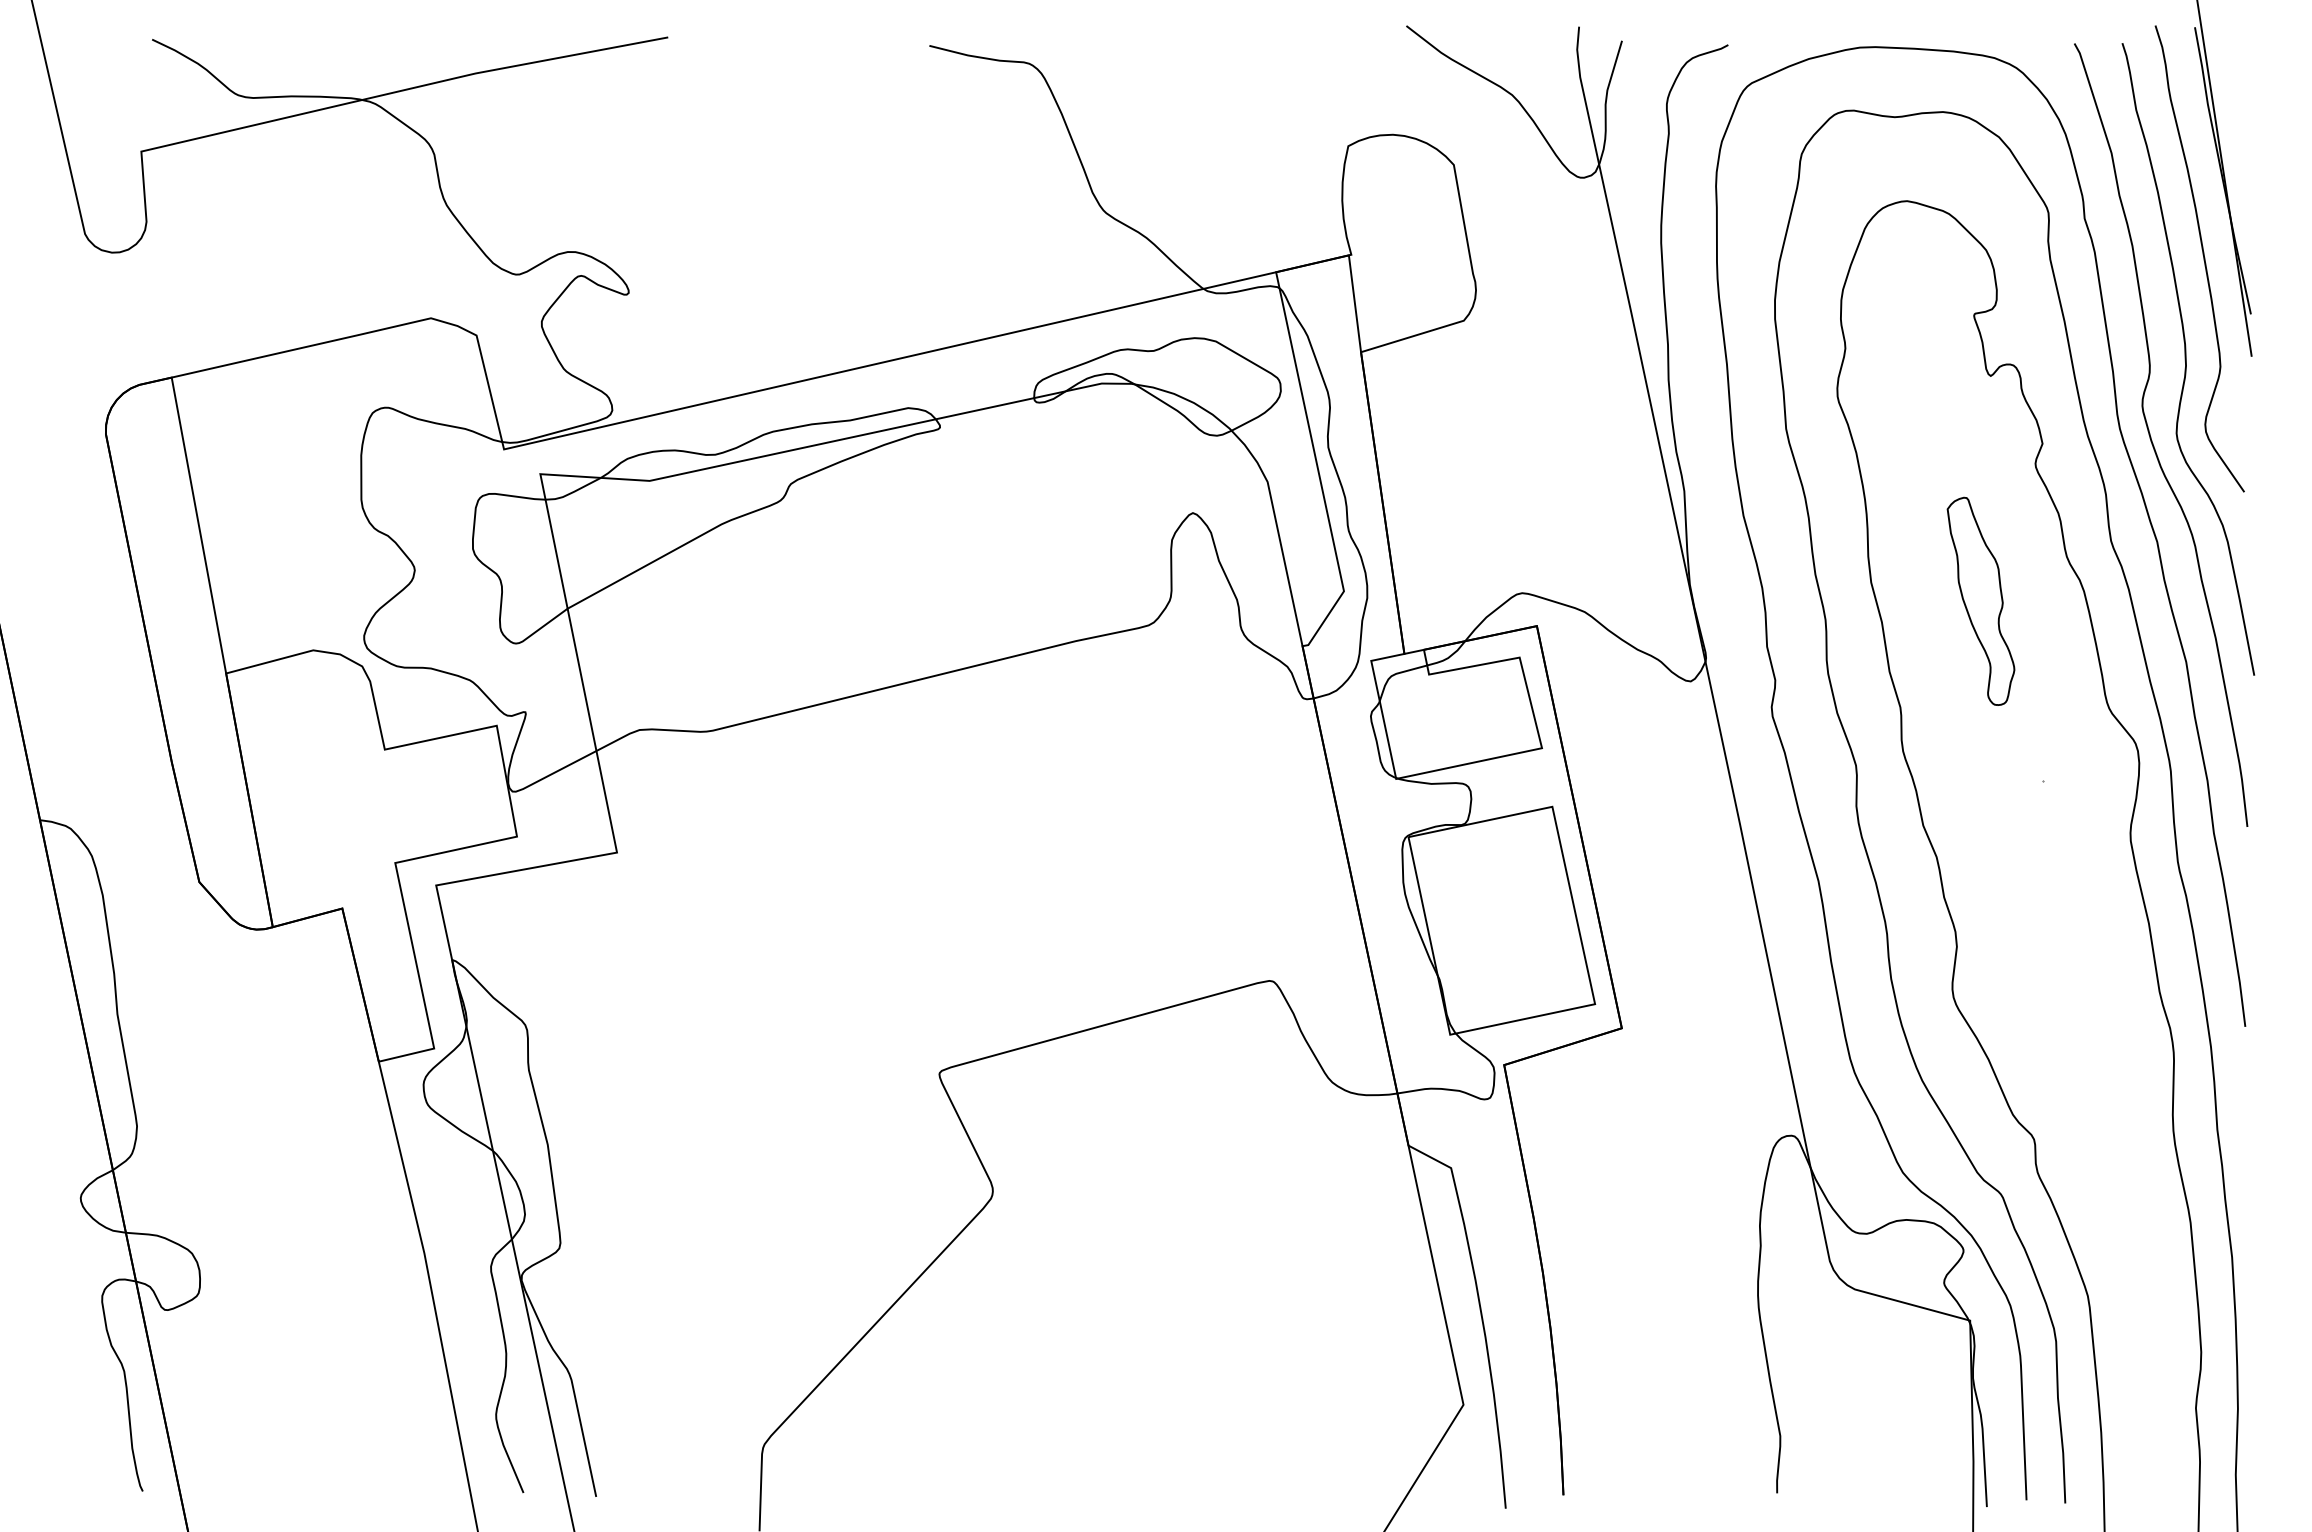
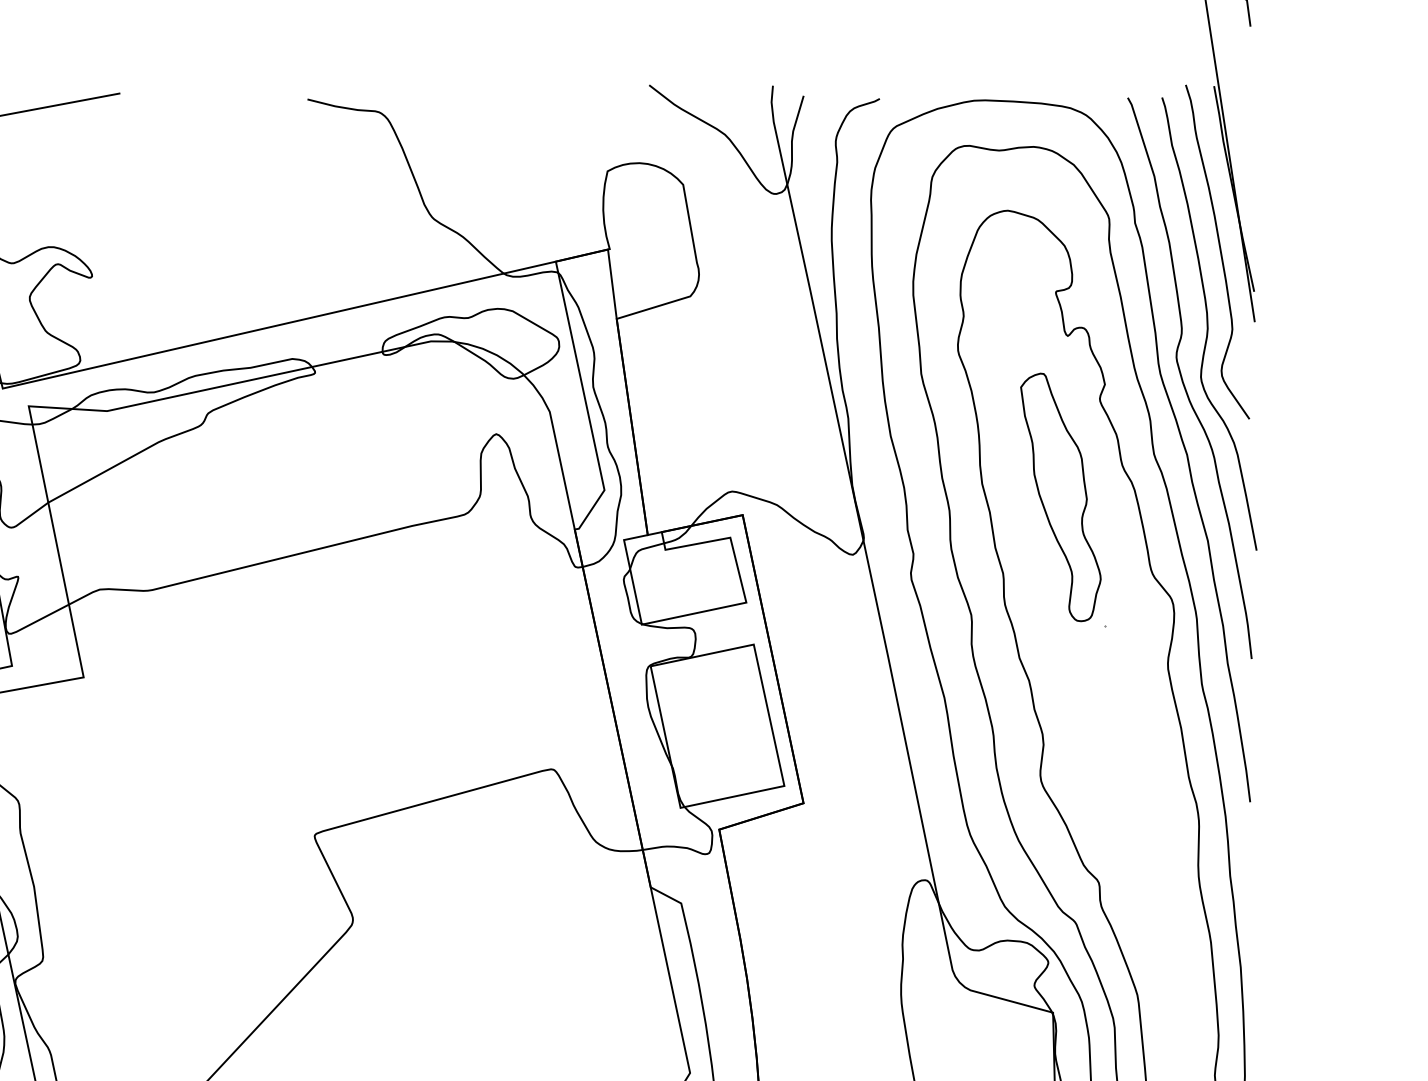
part: (1980, 601) -> (1060, 497), size x1.67

